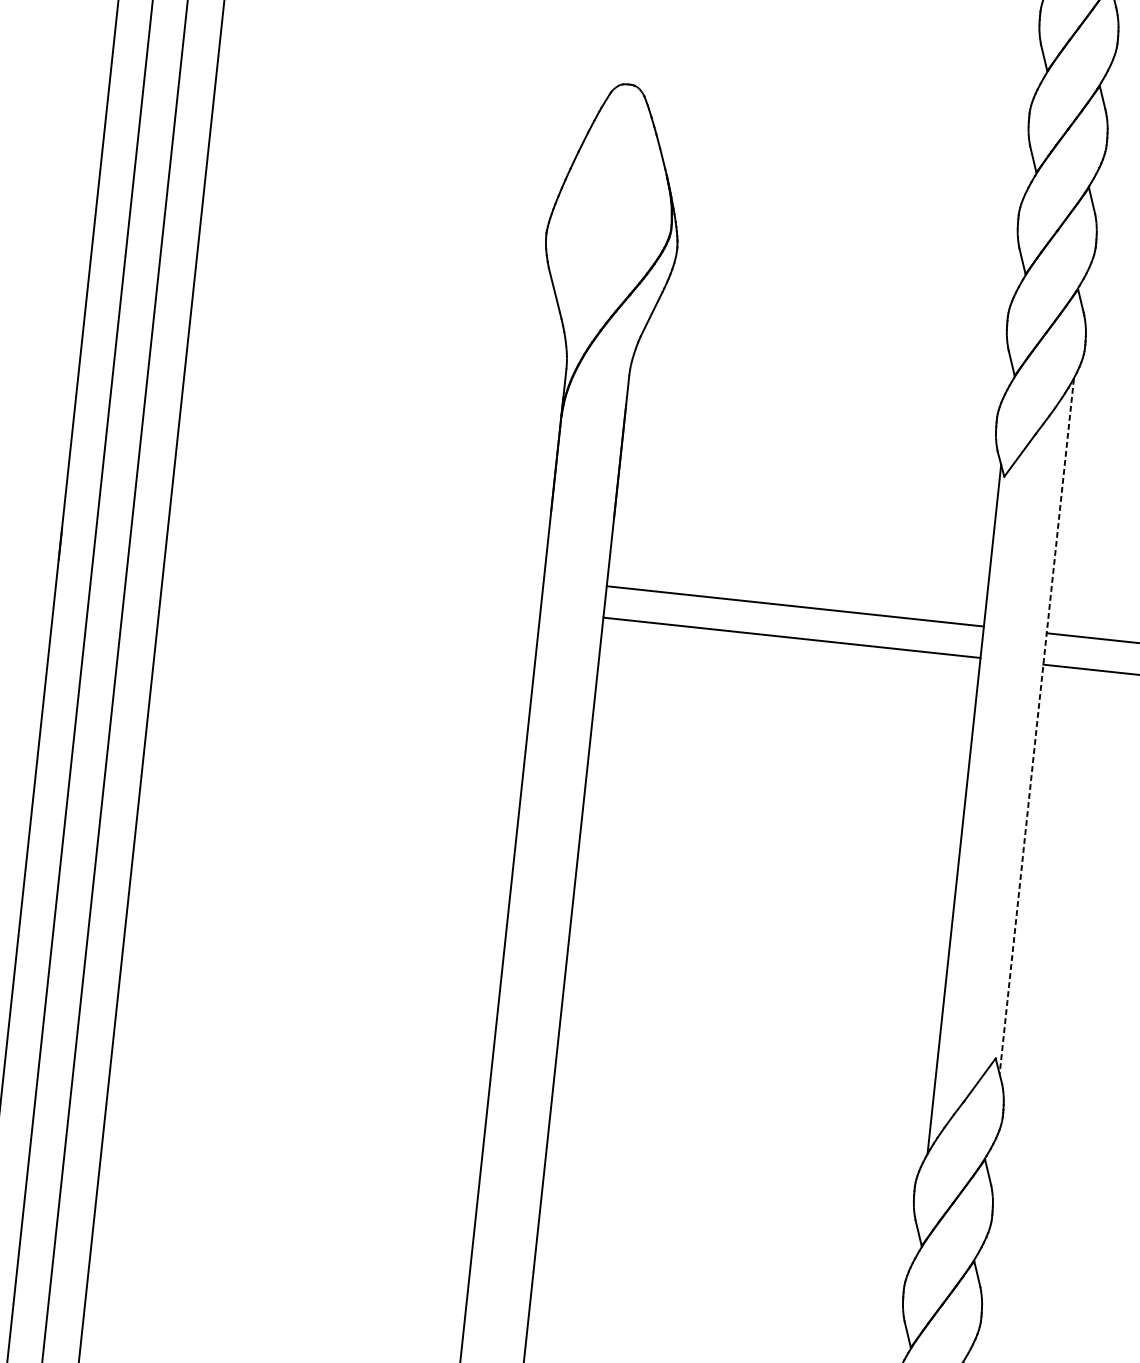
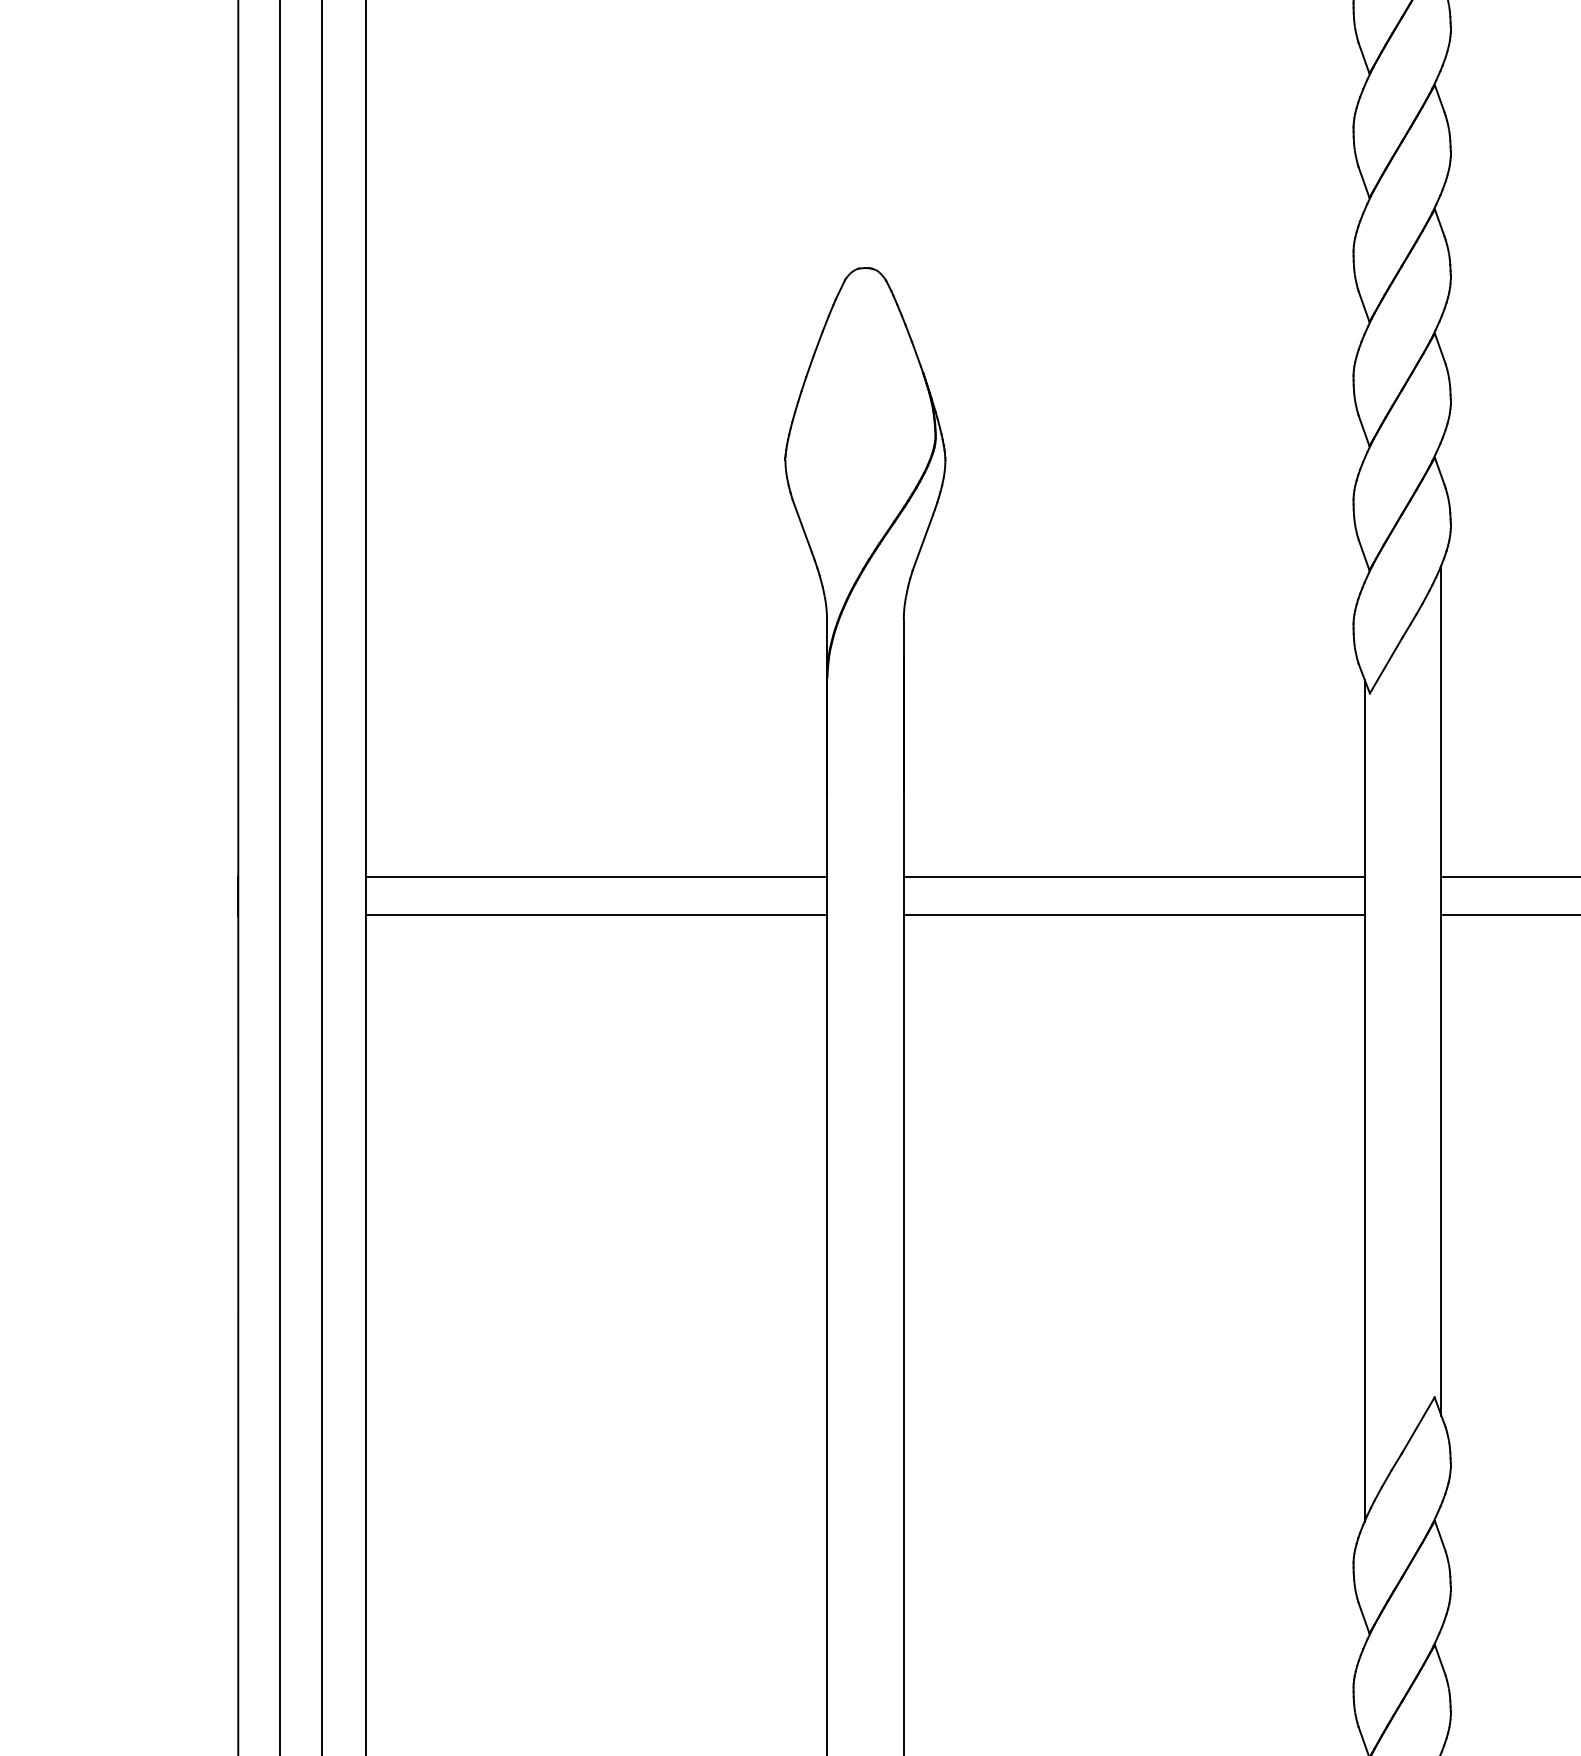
line: (355, 559) -> (596, 877), added
line: (351, 590) -> (596, 915), added
line: (1036, 726) -> (1441, 991), dashed -> solid

